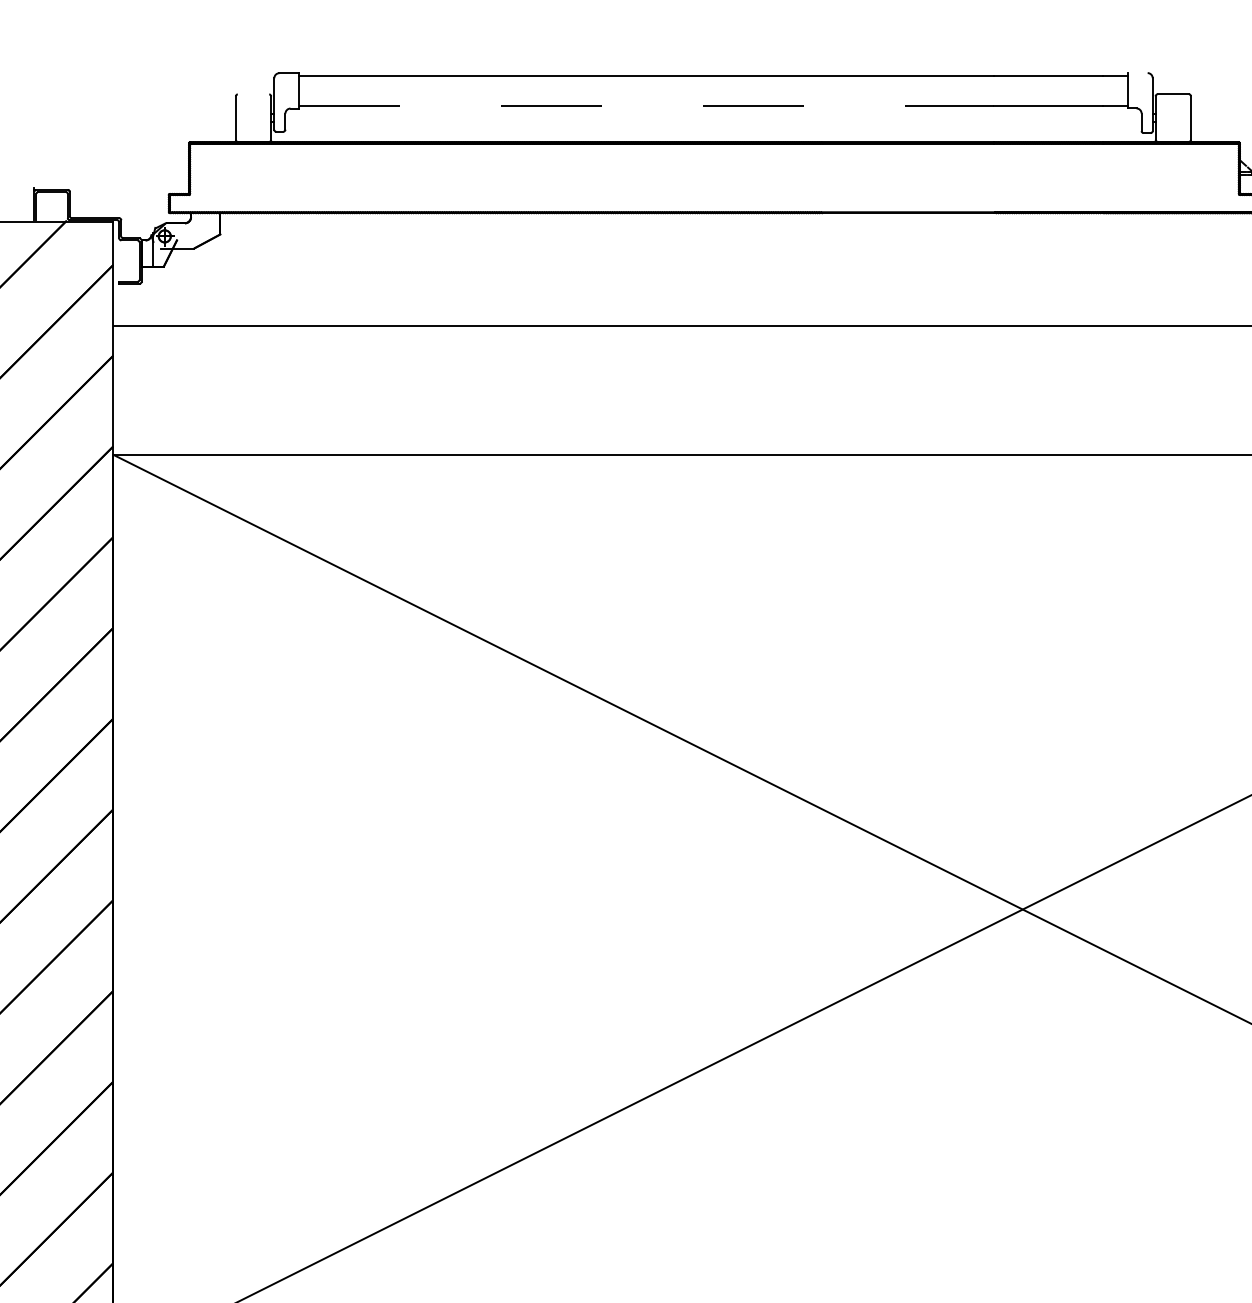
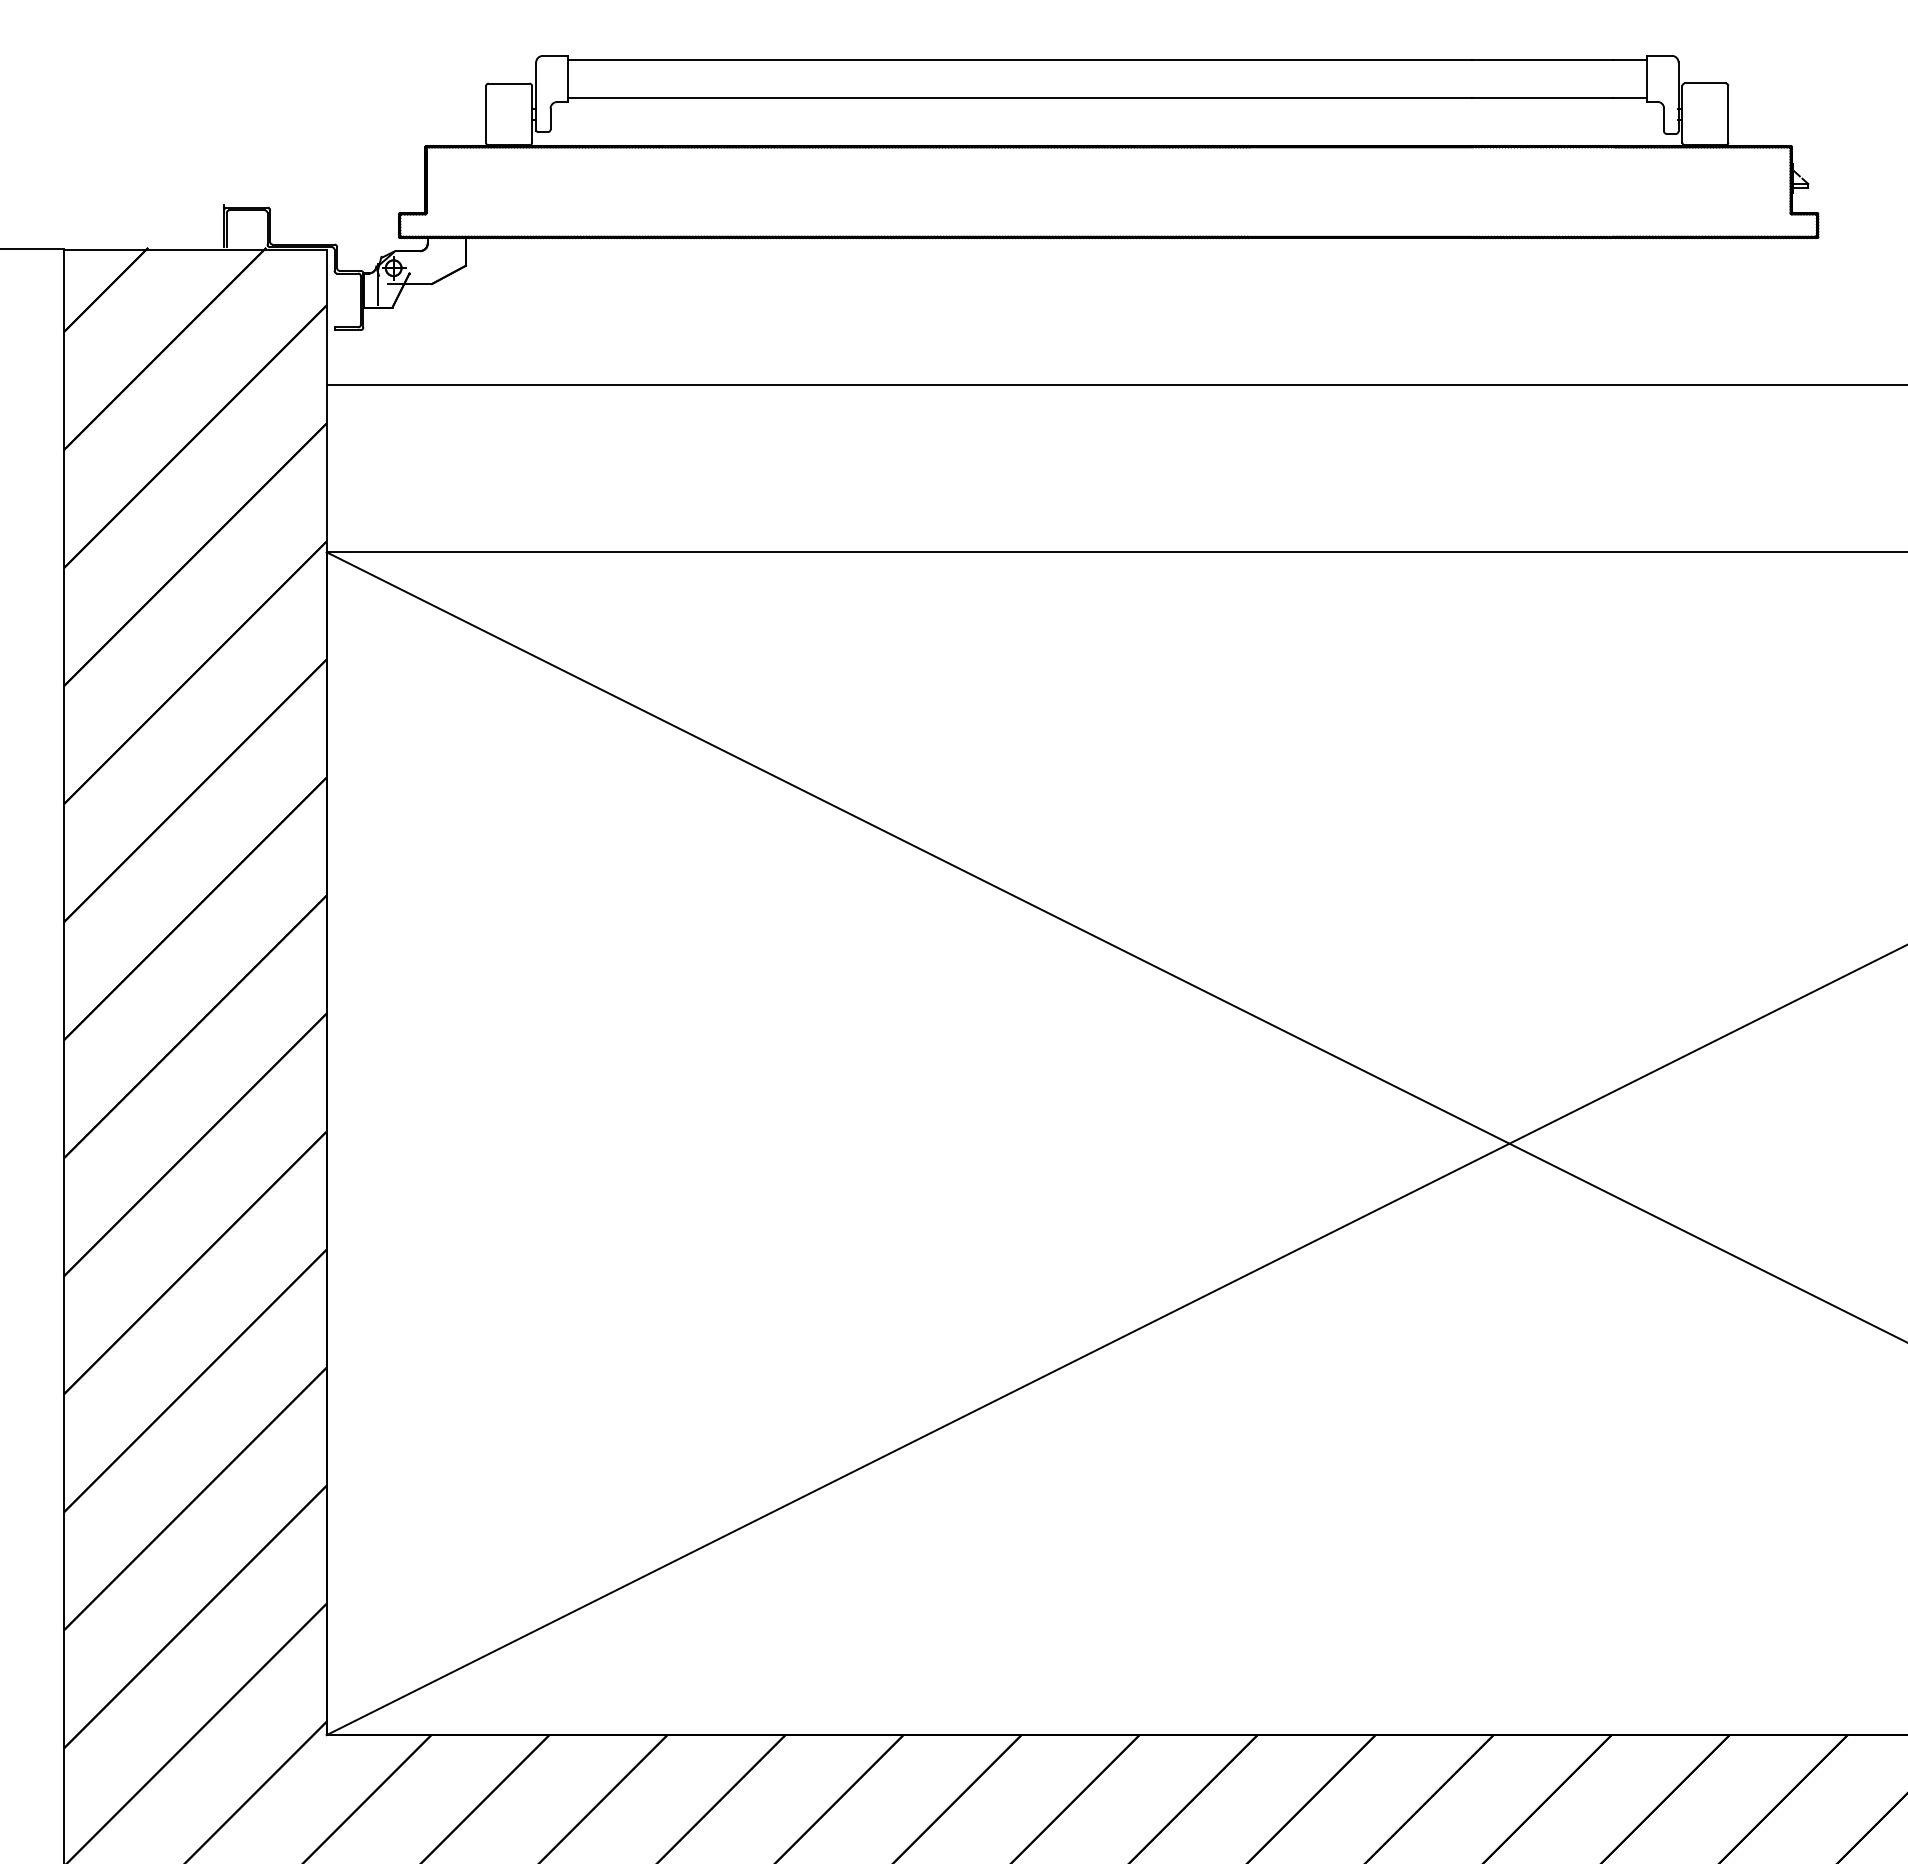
line: (1138, 72) -> (1659, 55), added
line: (253, 94) -> (508, 83), added
line: (646, 105) -> (1020, 98), dashed -> solid

